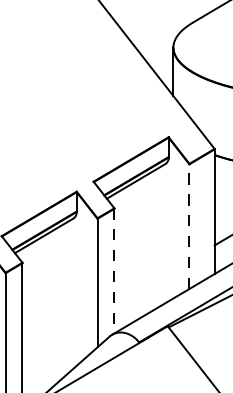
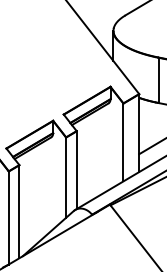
line: (189, 225) -> (123, 141), dashed -> solid
line: (114, 271) -> (76, 170), dashed -> solid

